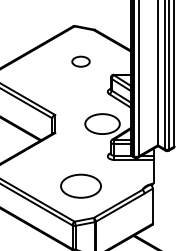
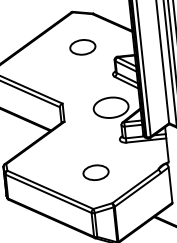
part: (80, 61) -> (82, 47), size x1.43
part: (80, 186) -> (95, 172), size x0.62

